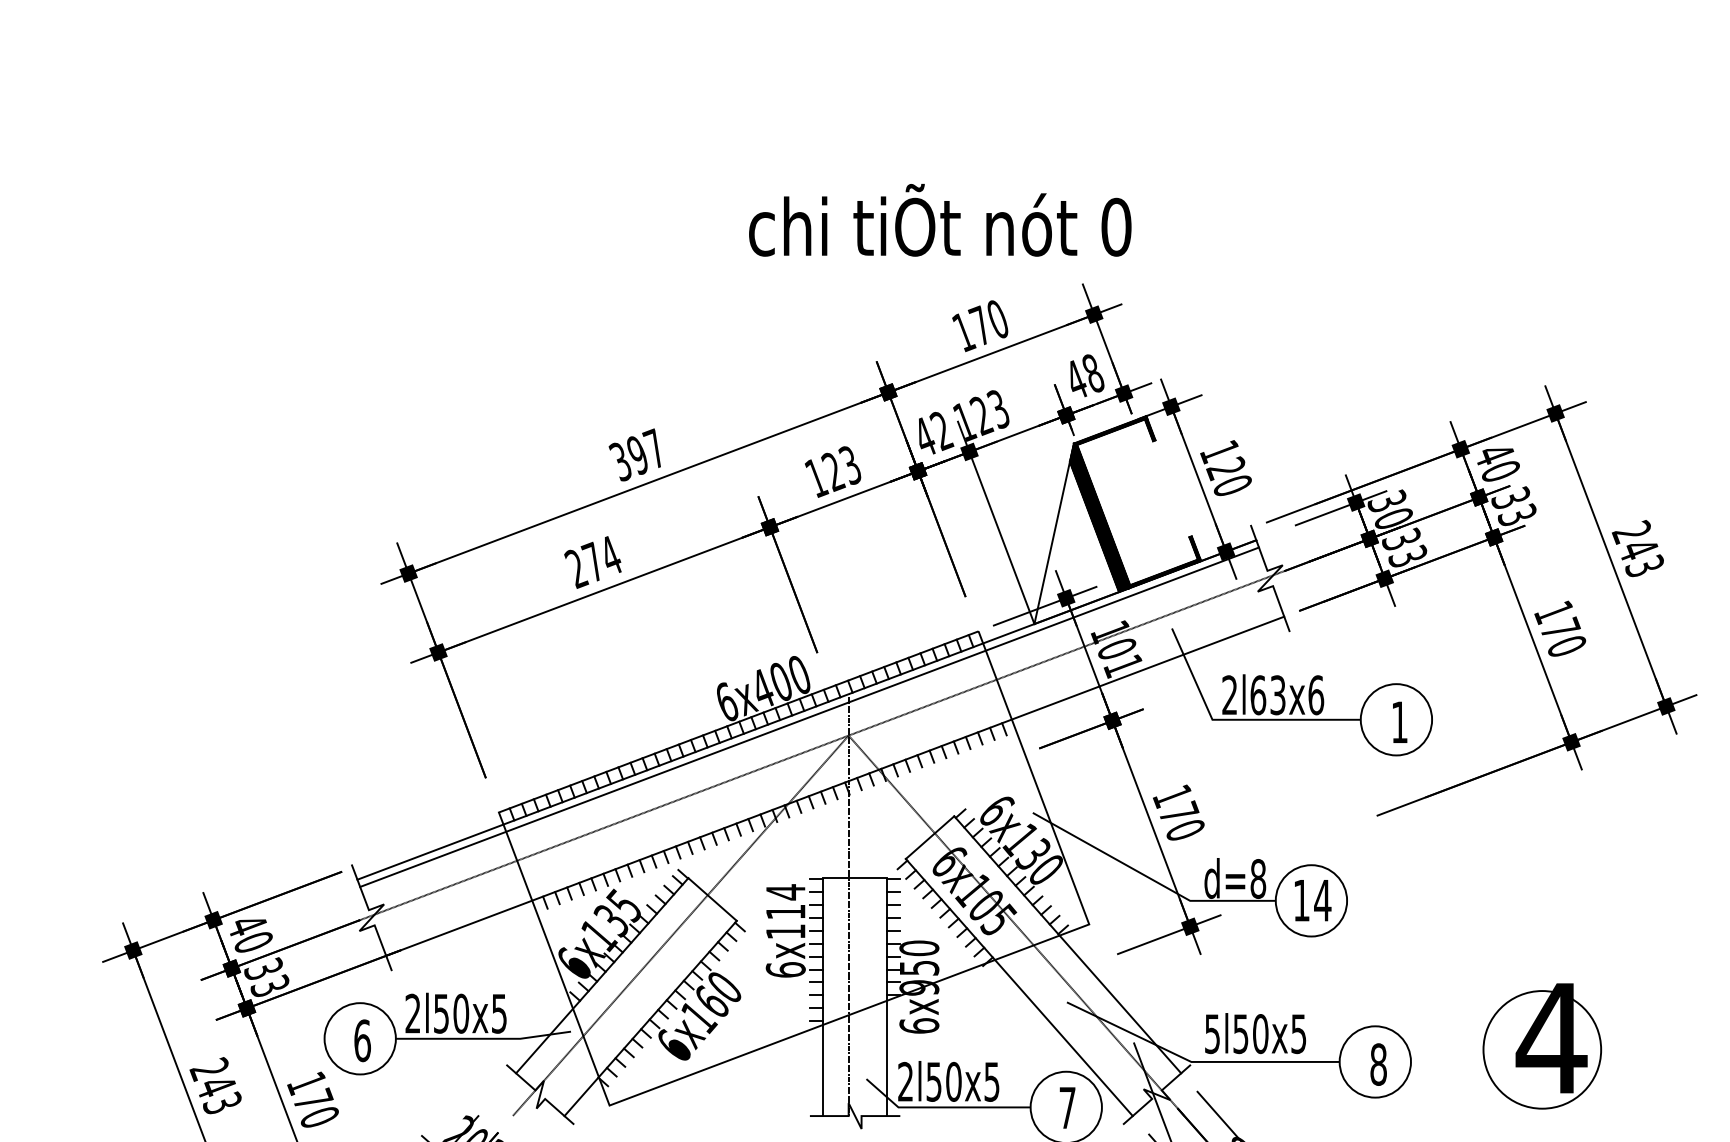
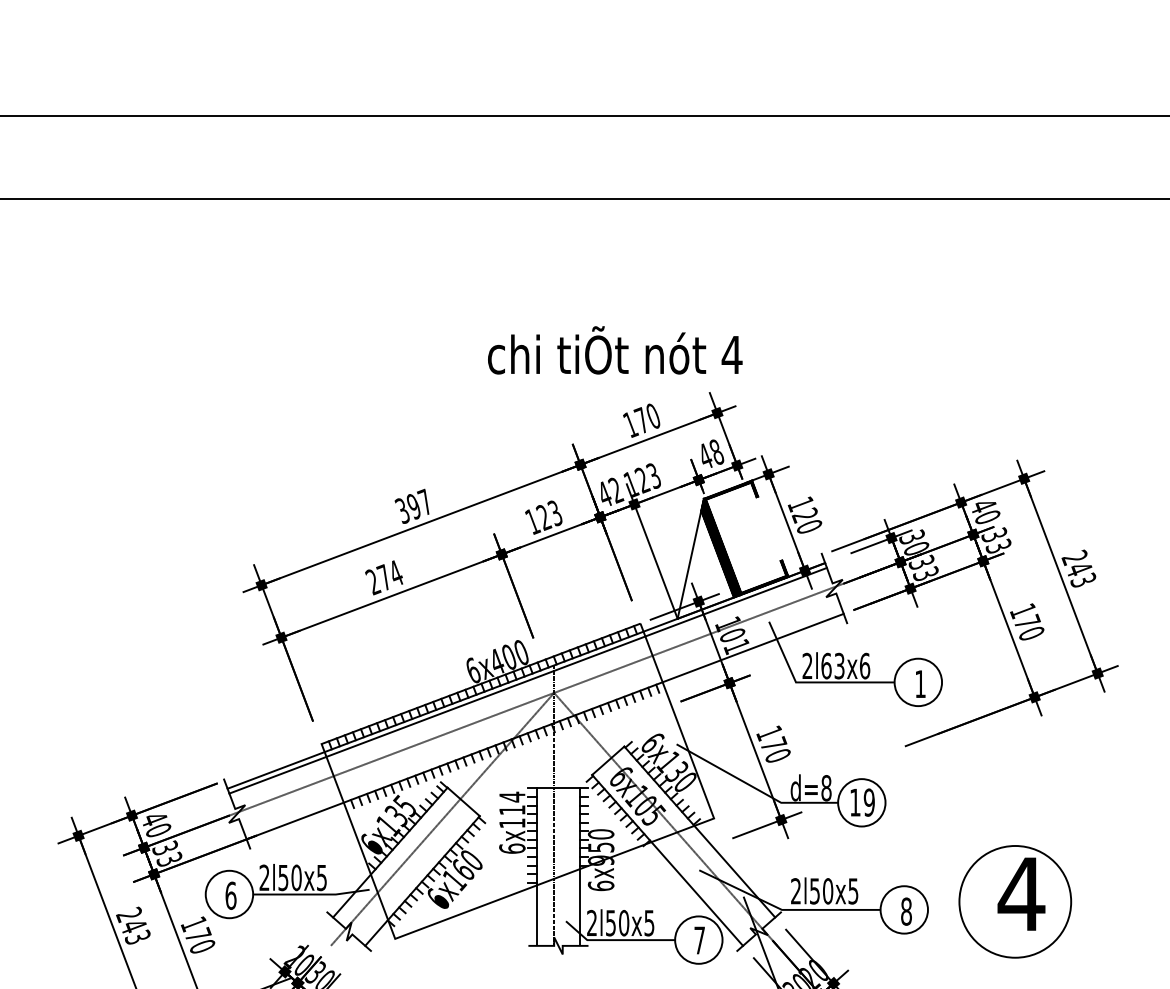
text: (1115, 226) -> (731, 354), 0 -> 4
text: (1322, 900) -> (869, 802), 14 -> 19
text: (1211, 1034) -> (795, 891), 5l50x5 -> 2l50x5
circle: (1542, 1049) -> (1015, 901), size x1.43

